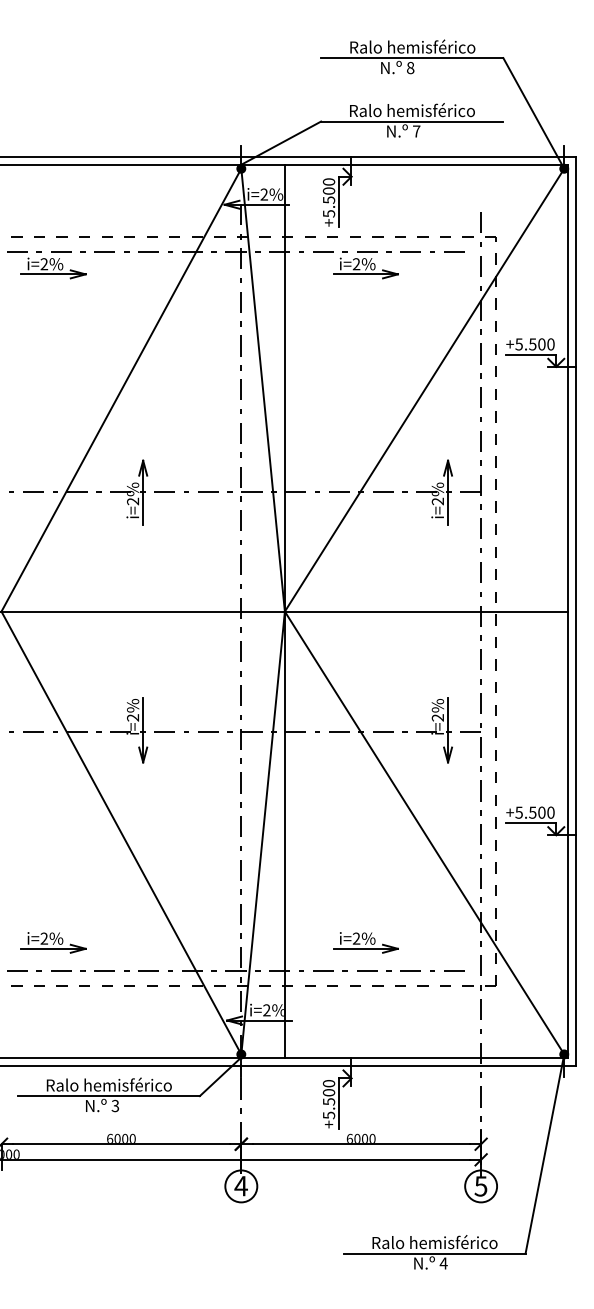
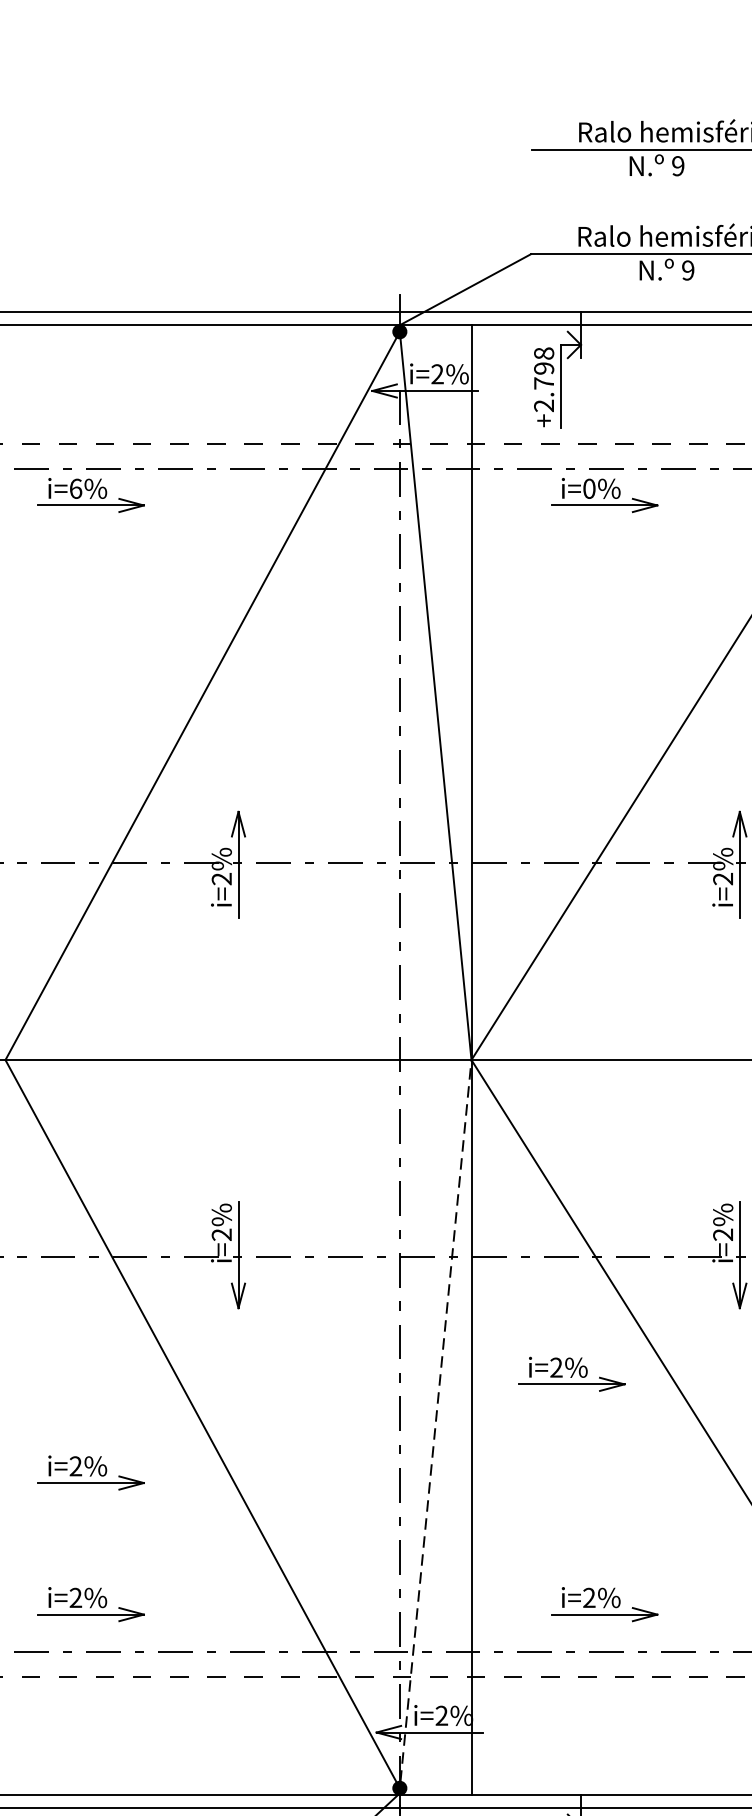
text: (410, 68) -> (678, 166), 8 -> 9
text: (416, 131) -> (687, 270), 7 -> 9
text: (328, 197) -> (543, 379), +5.500 -> +2.798
text: (44, 264) -> (76, 489), i=2% -> i=6%
text: (356, 264) -> (589, 489), i=2% -> i=0%
part: (345, 802) -> (571, 1373), added
line: (263, 830) -> (436, 1420), solid -> dashed
part: (53, 862) -> (90, 1472), added

